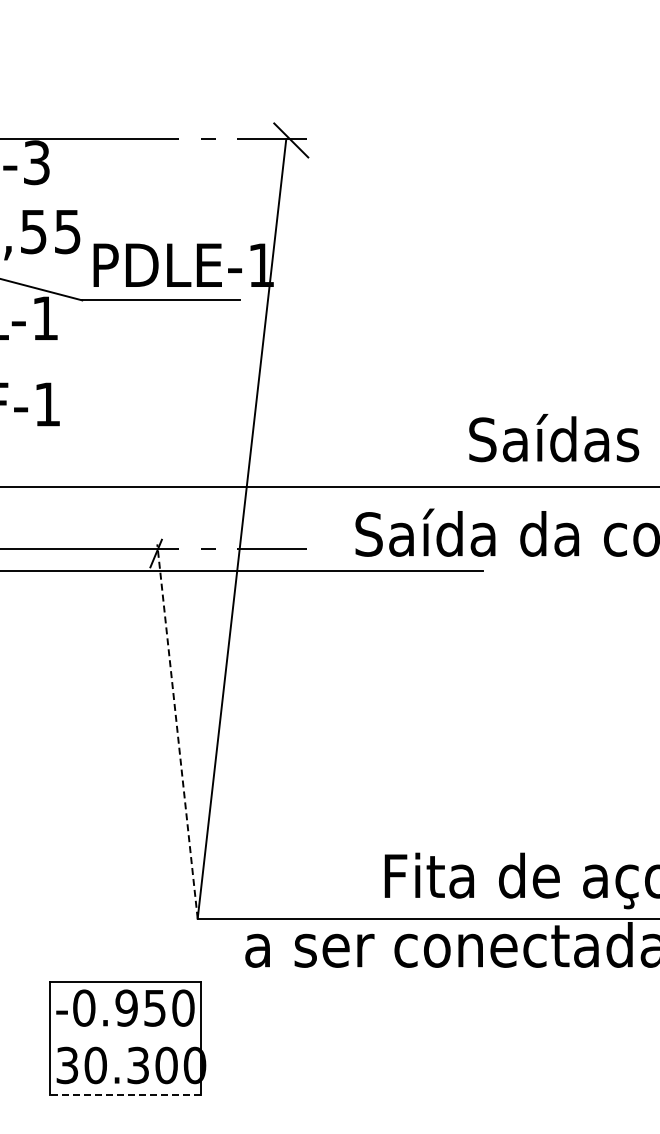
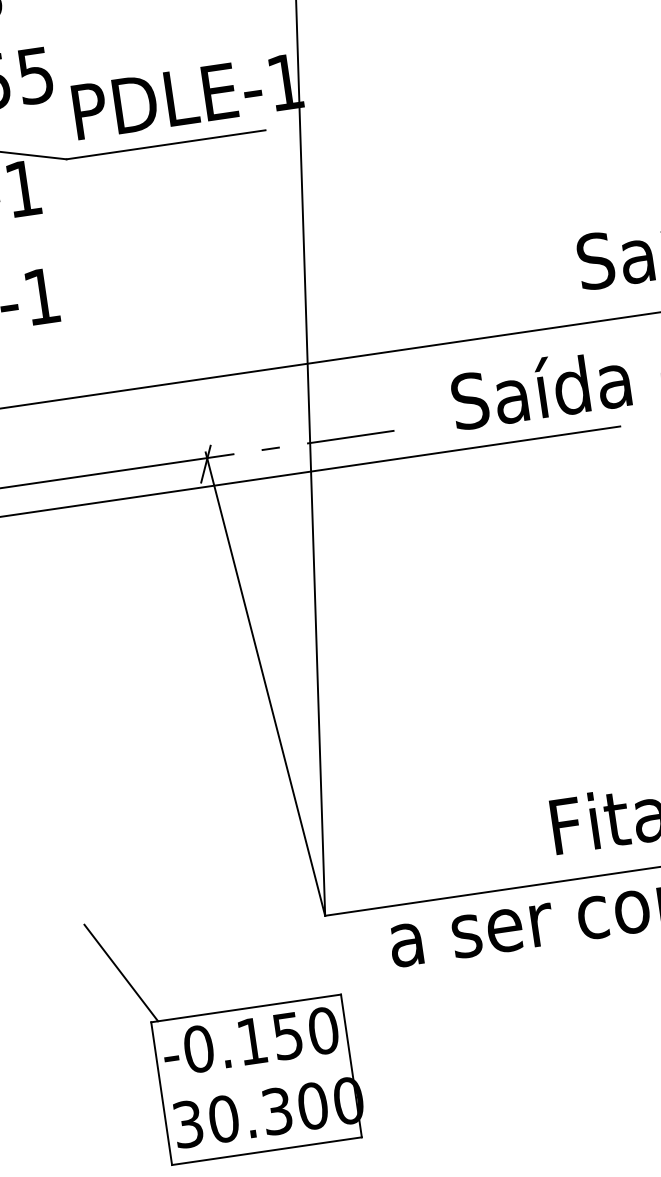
line: (177, 731) -> (265, 684), dashed -> solid
line: (32, 939) -> (121, 972), added
text: (126, 1007) -> (251, 1040), -0.950 -> -0.150
line: (125, 1095) -> (266, 1151), dashed -> solid

